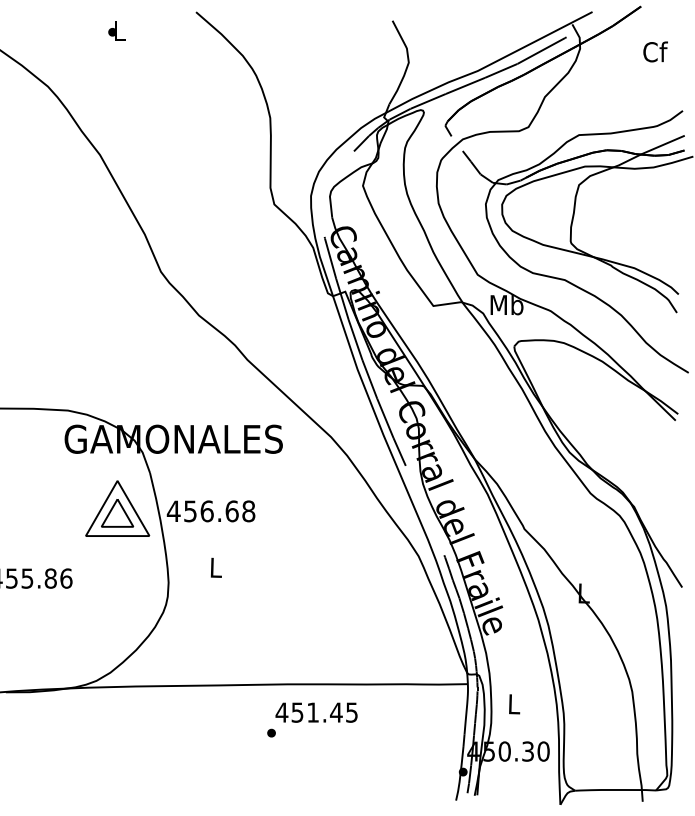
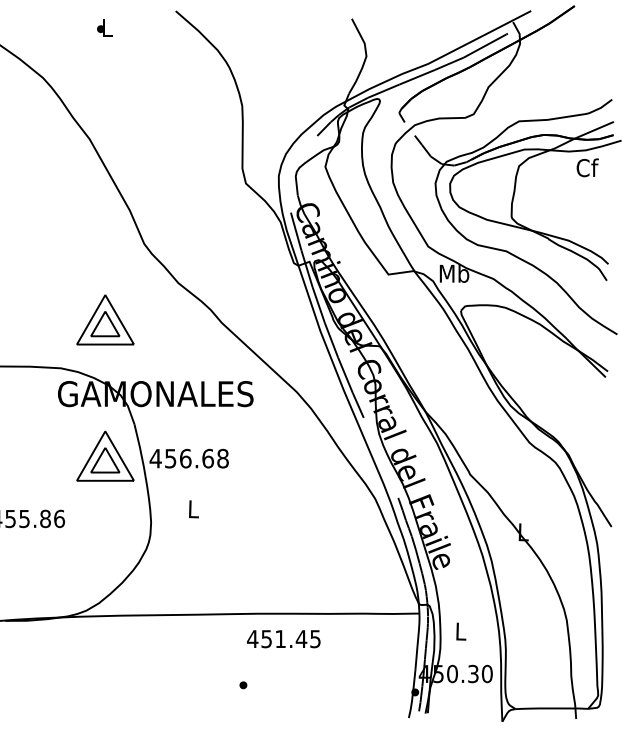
text: (655, 51) -> (587, 167), moved
part: (117, 356) -> (105, 319), added
part: (271, 732) -> (243, 684), moved

